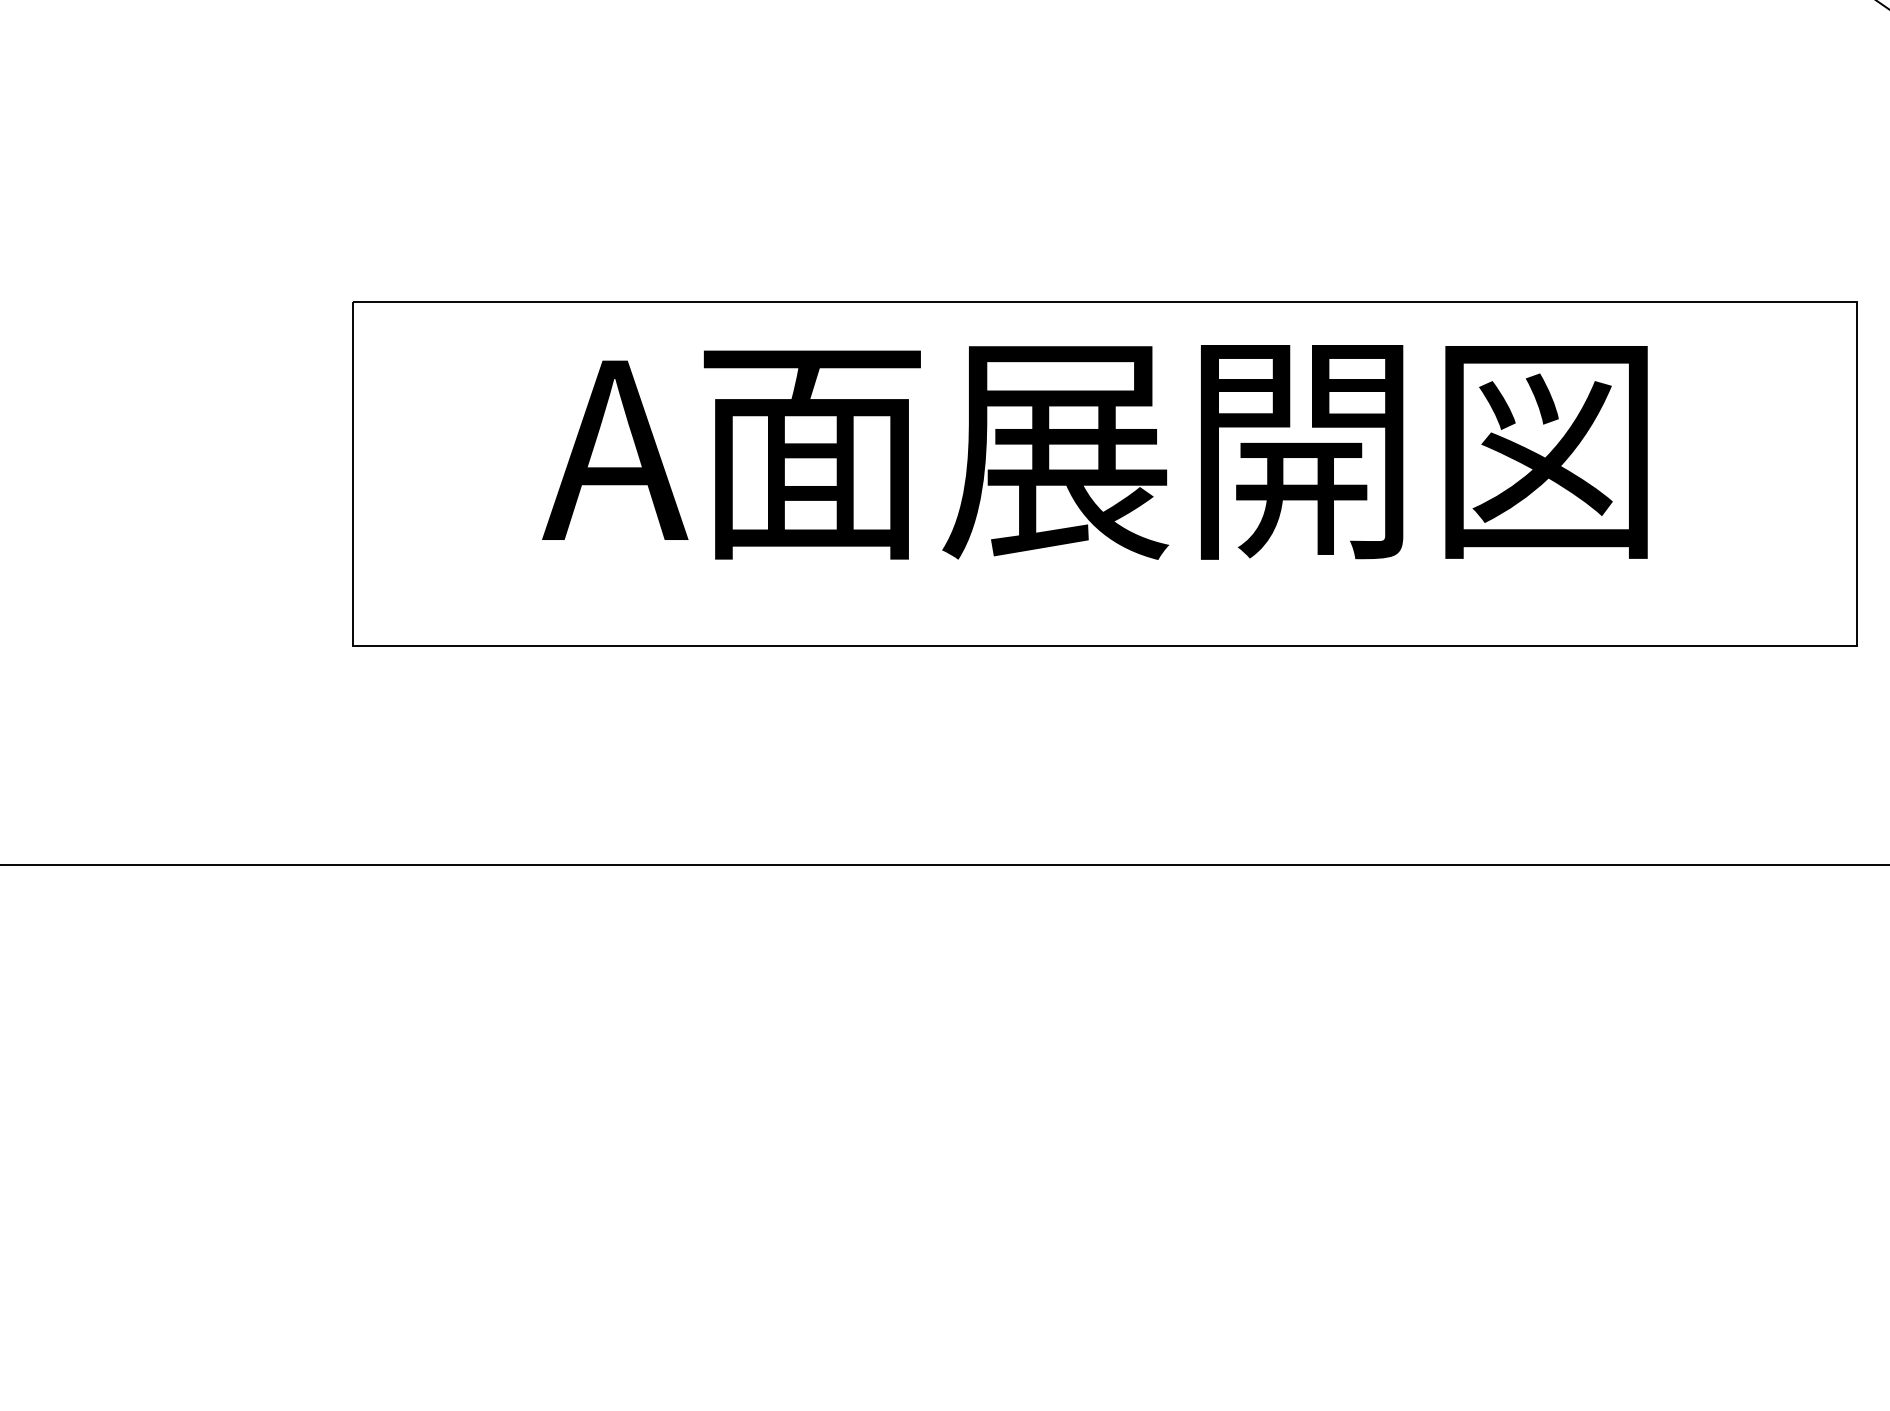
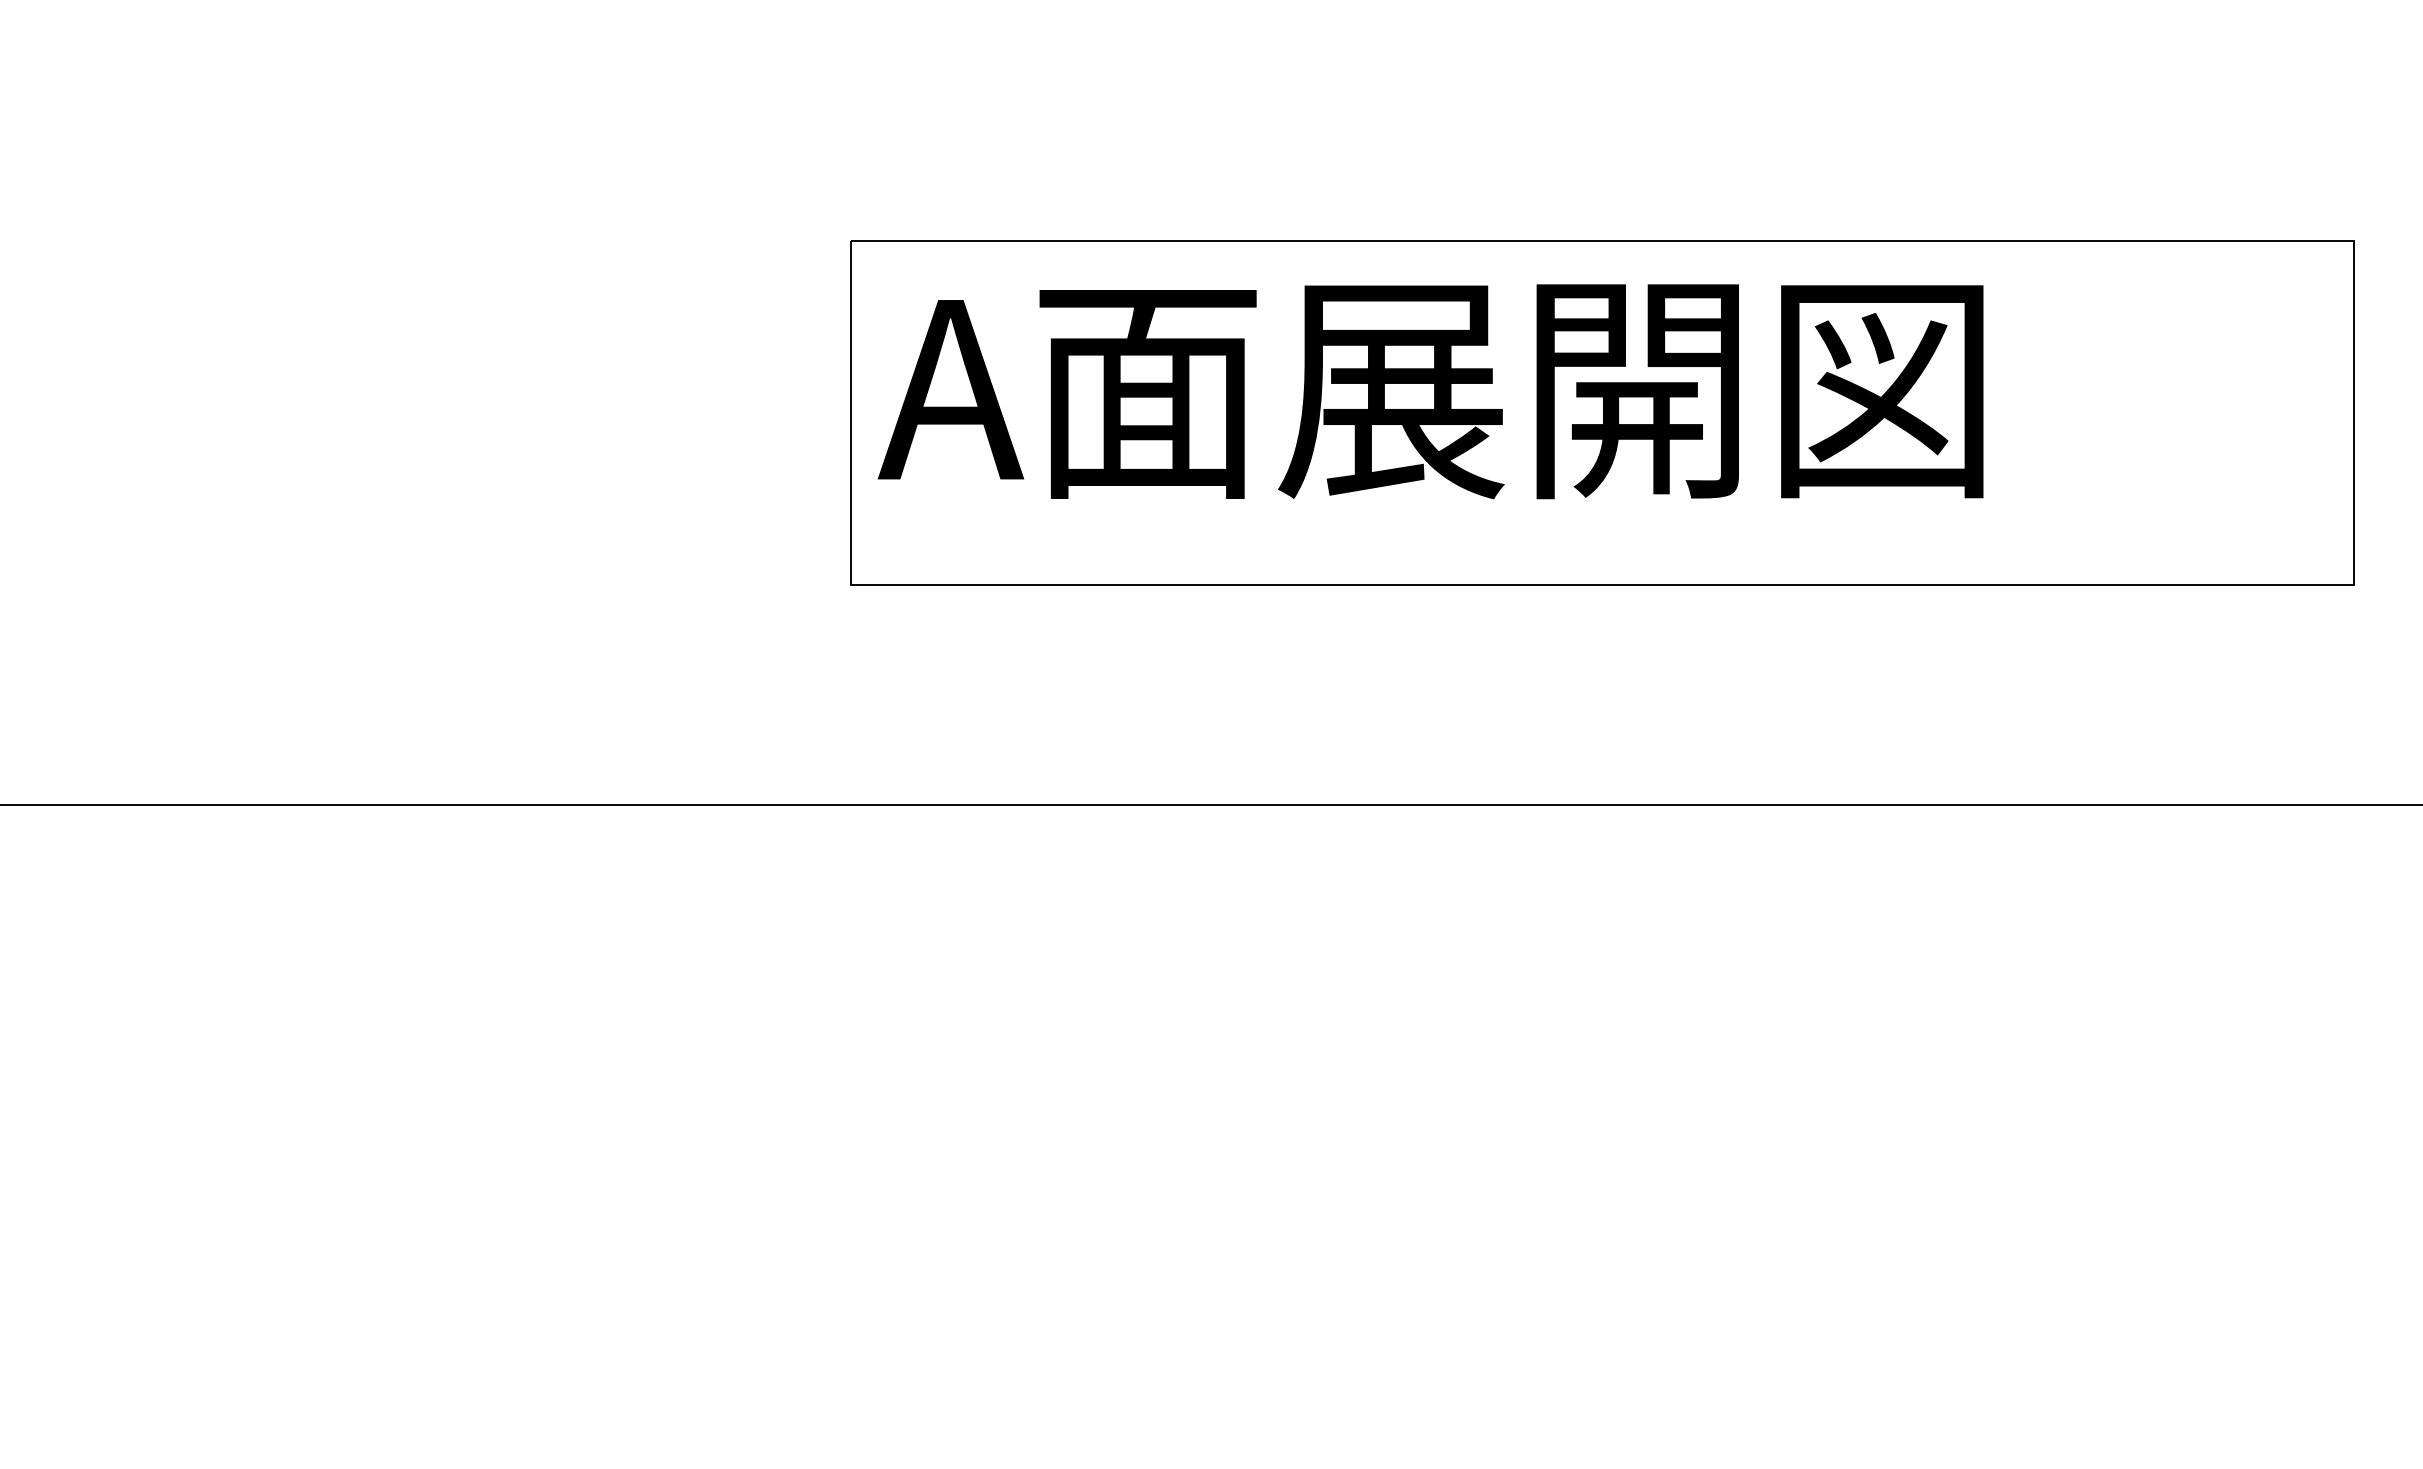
text: (1094, 452) -> (1430, 391), moved

